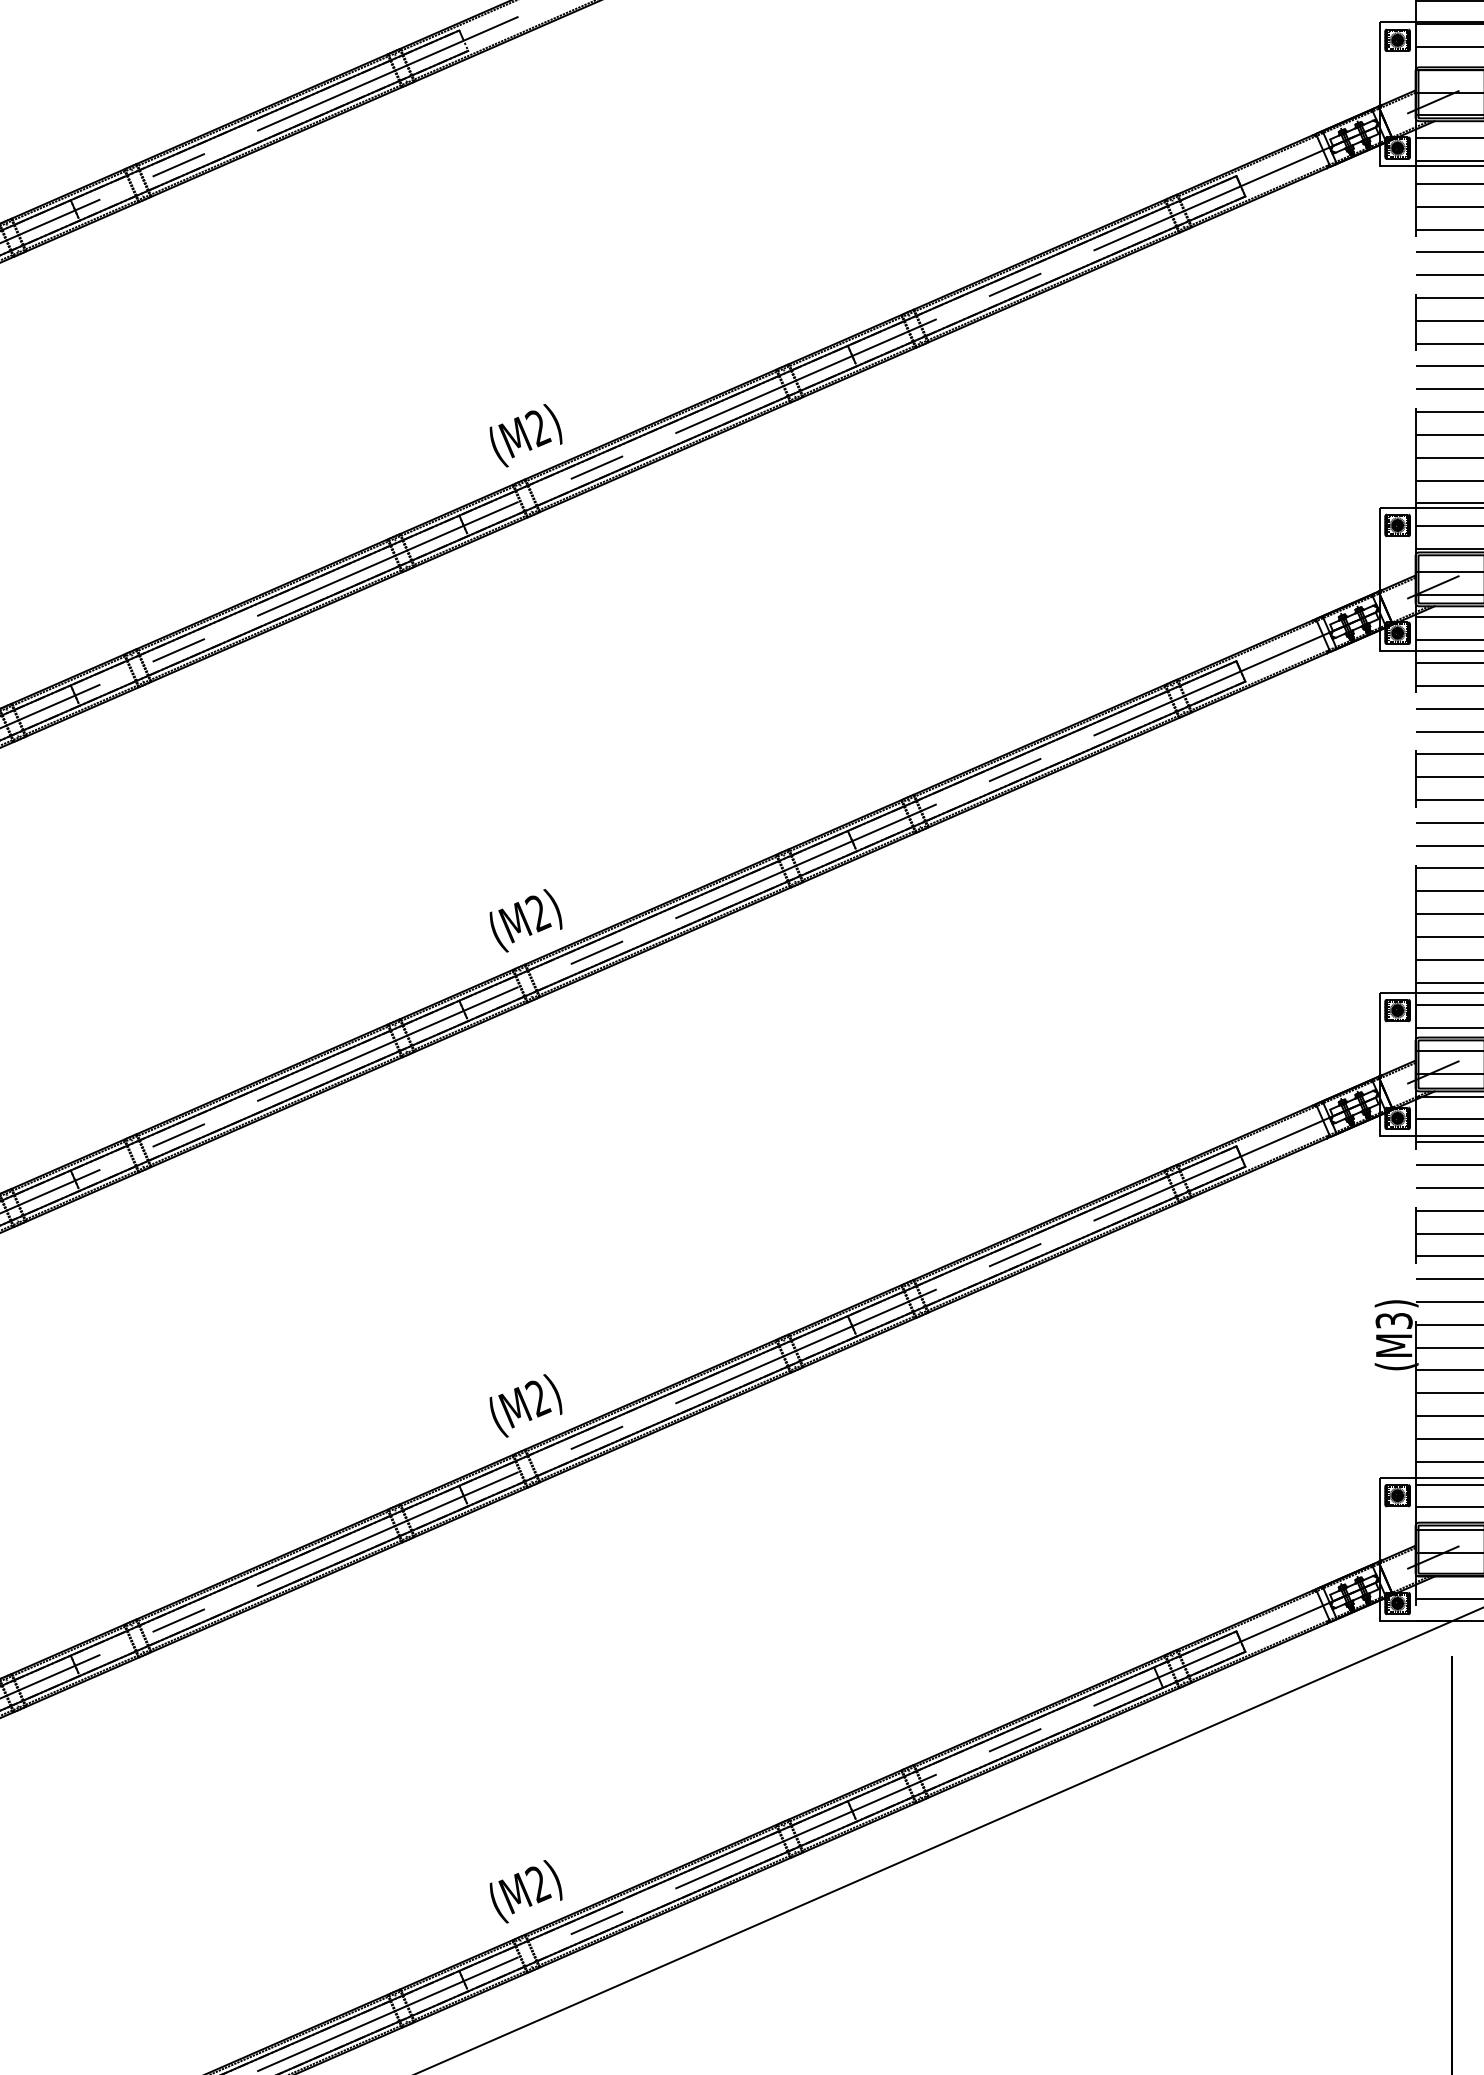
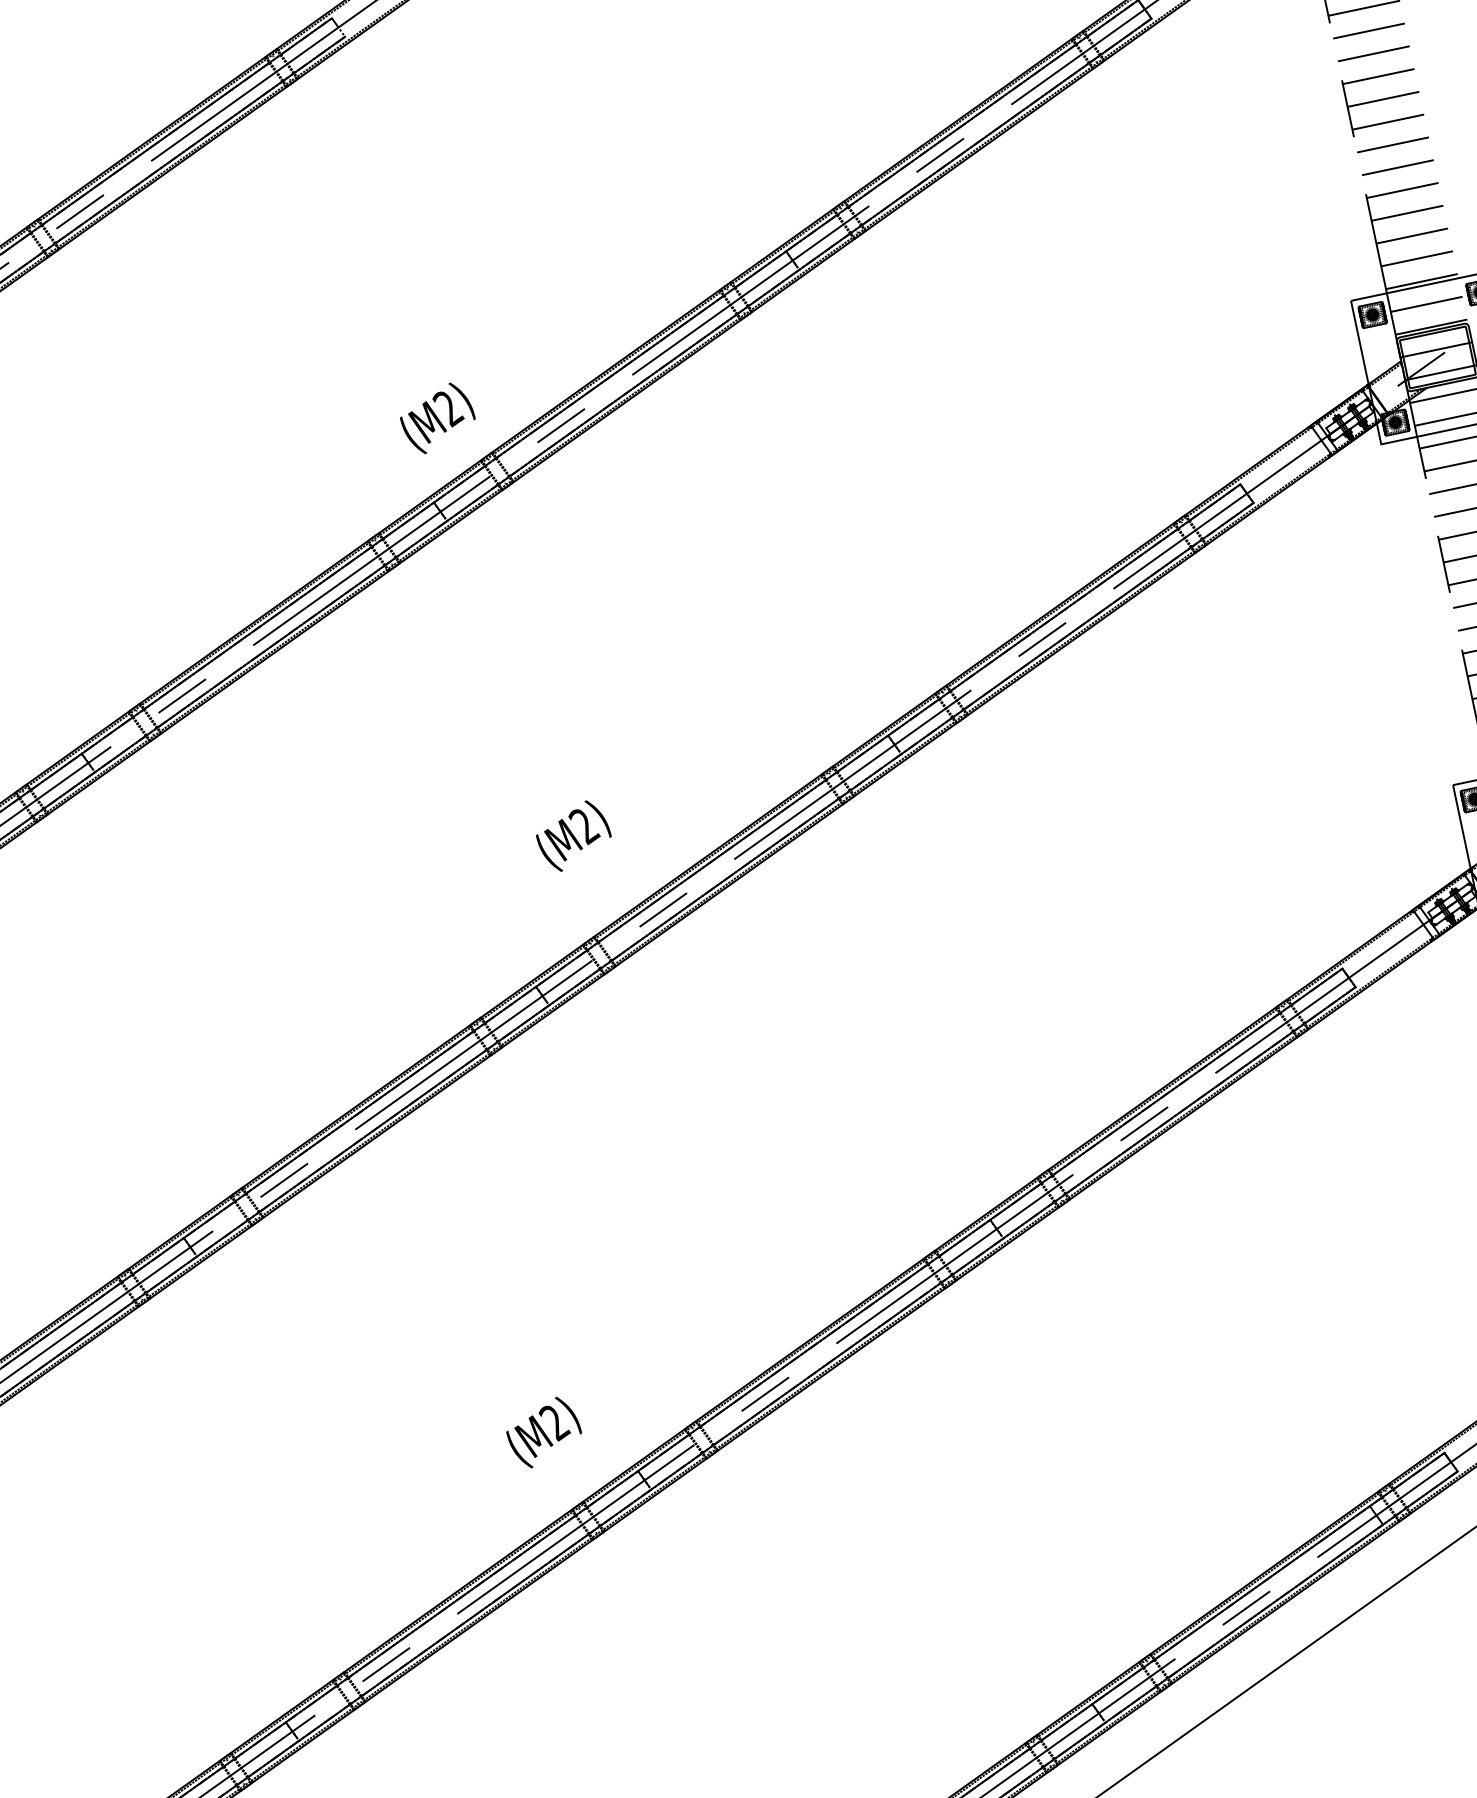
text: (525, 435) -> (437, 418), moved
text: (525, 920) -> (573, 835), moved
text: (525, 1405) -> (543, 1432), moved

